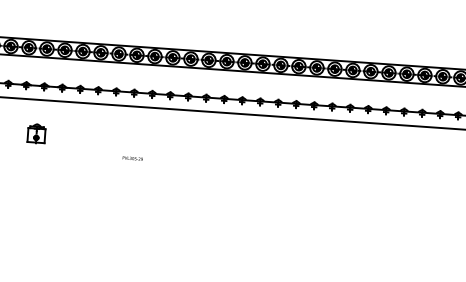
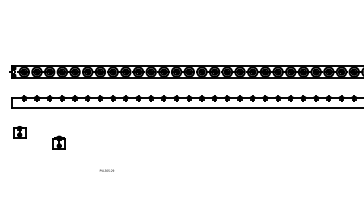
part: (35, 132) -> (58, 142), moved
text: (132, 158) -> (106, 170), moved

